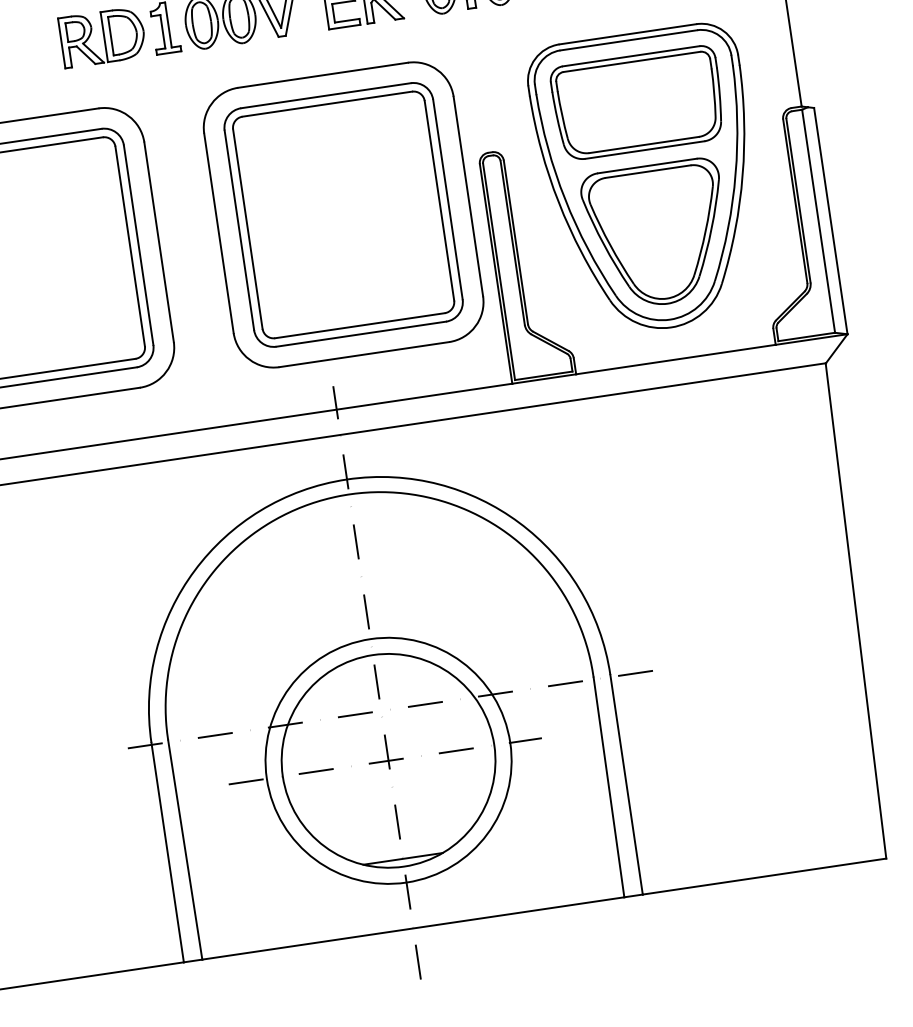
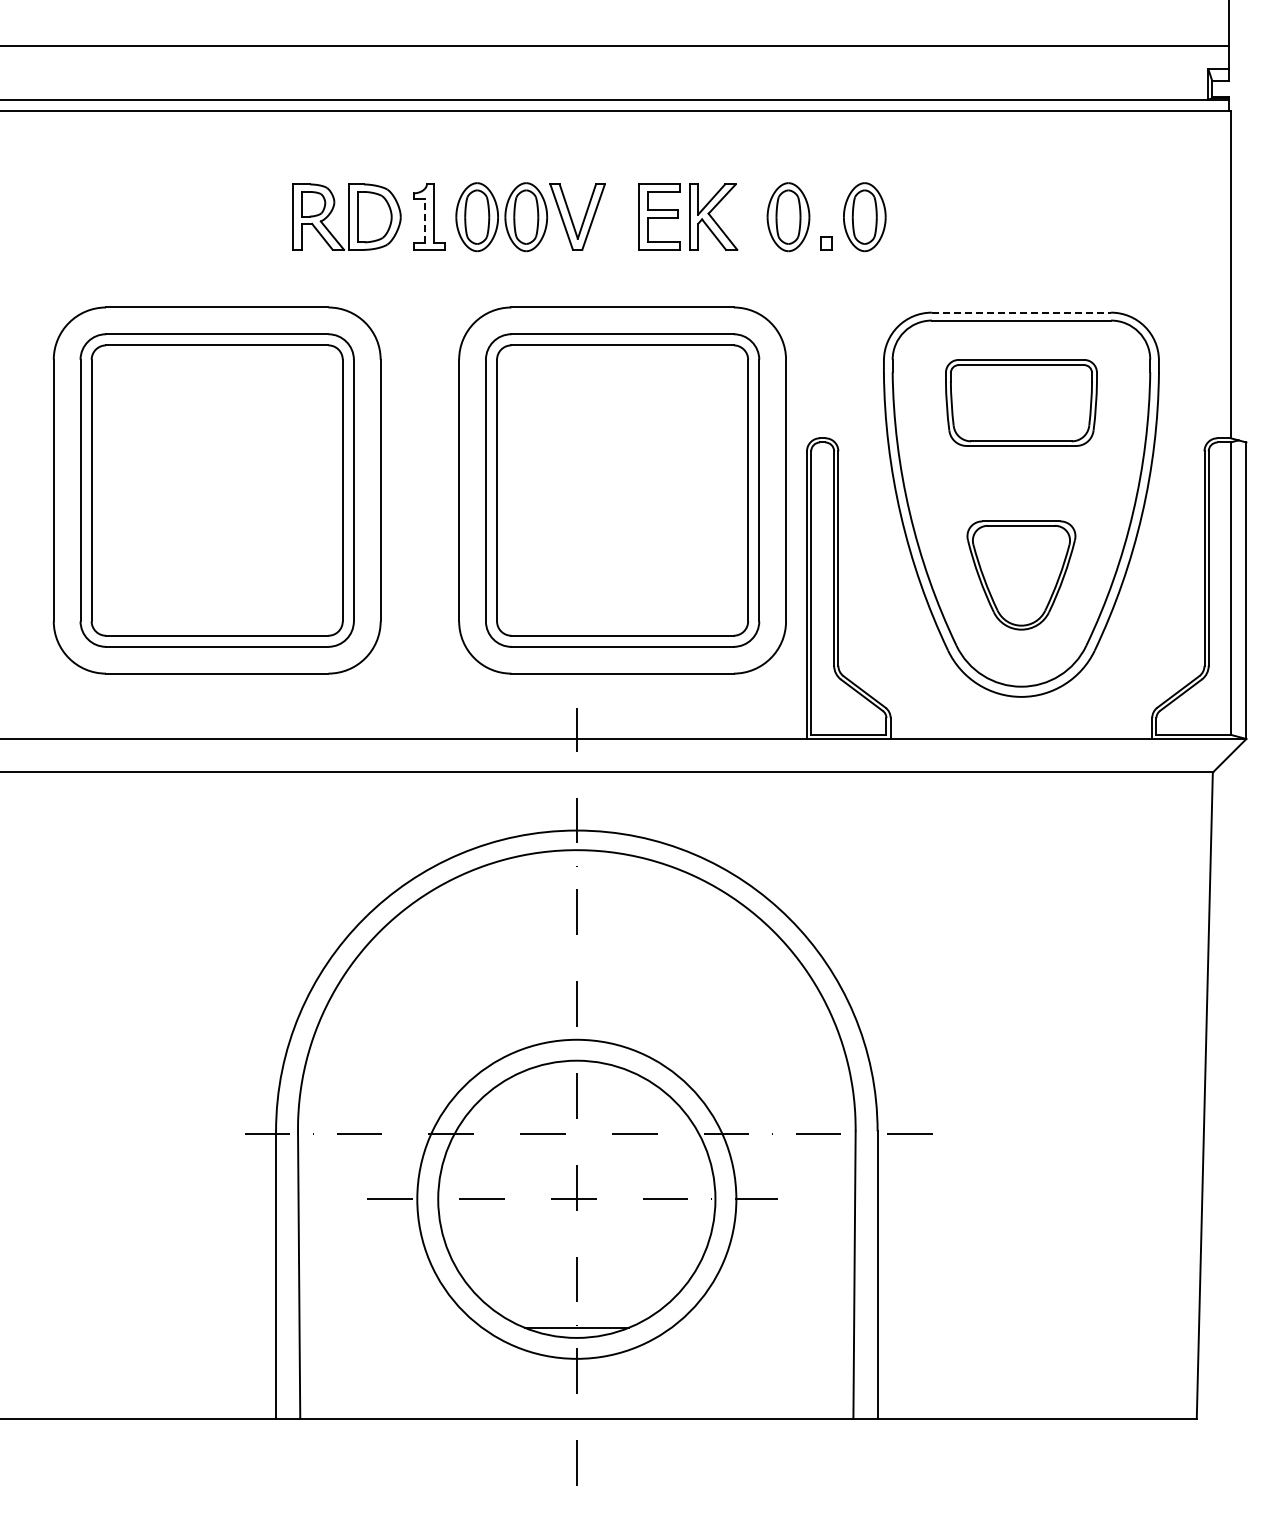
line: (162, 31) -> (425, 221), solid -> dashed
line: (627, 34) -> (1021, 312), solid -> dashed
part: (638, 102) -> (1021, 402), size x0.7
part: (657, 234) -> (1021, 575), size x0.6

